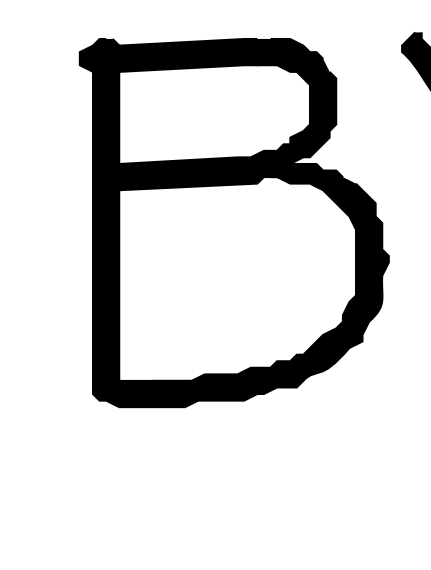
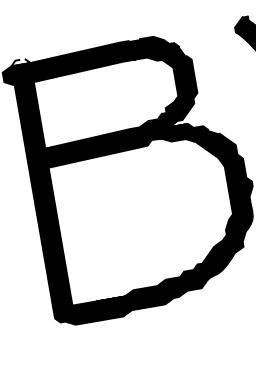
fill: (105, 41) -> (20, 61), removed

